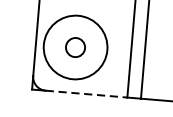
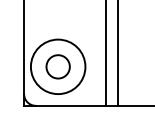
circle: (74, 47) -> (57, 66), size x1.43
line: (87, 93) -> (71, 105), dashed -> solid

